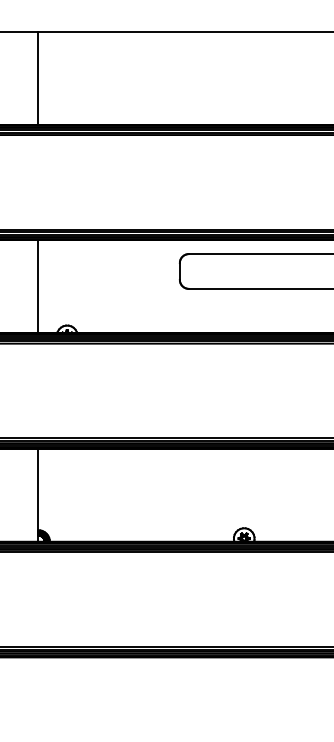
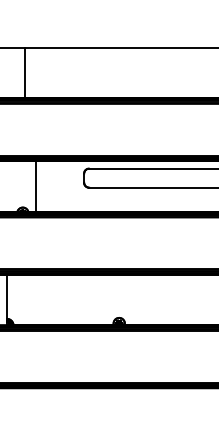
line: (38, 77) -> (25, 72), moved
line: (38, 286) -> (36, 186), moved

